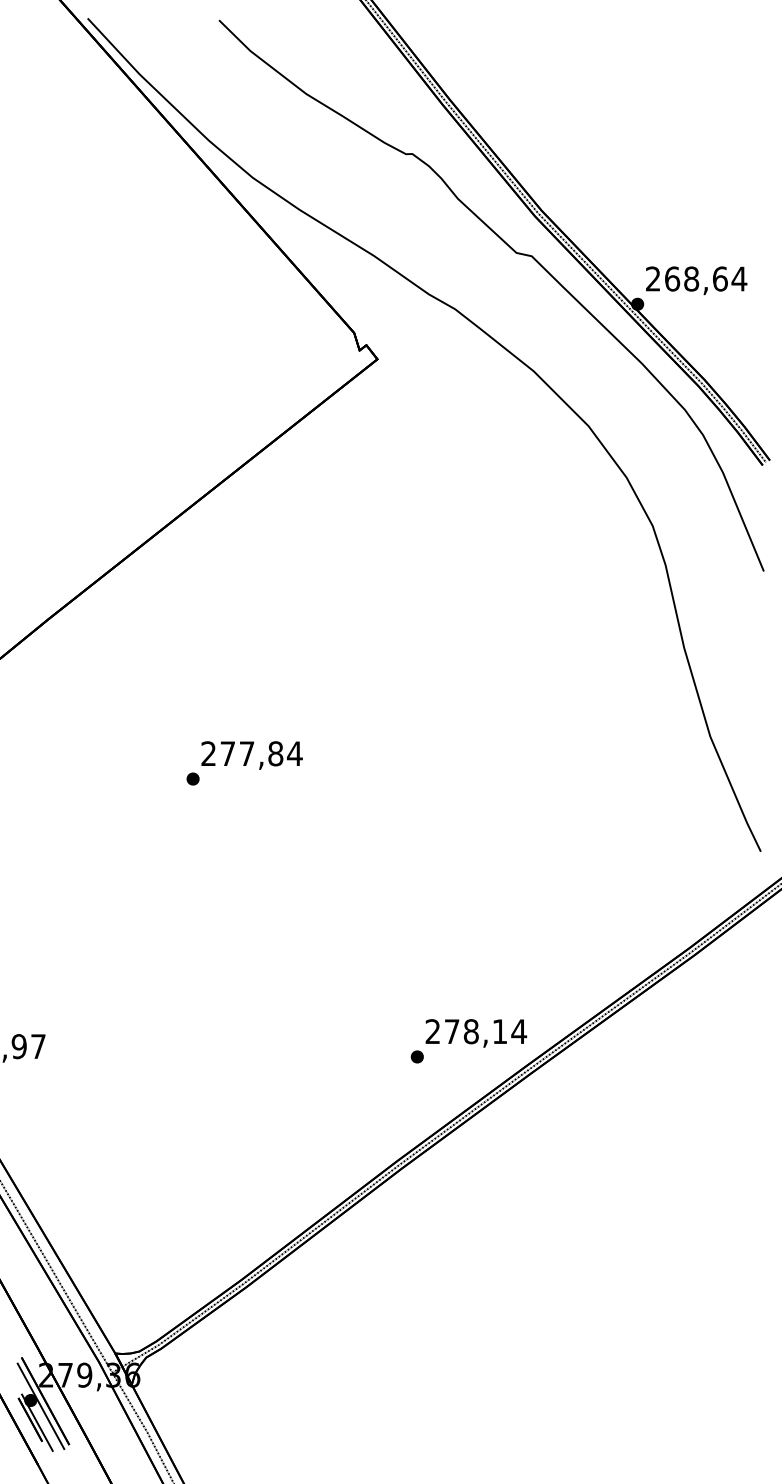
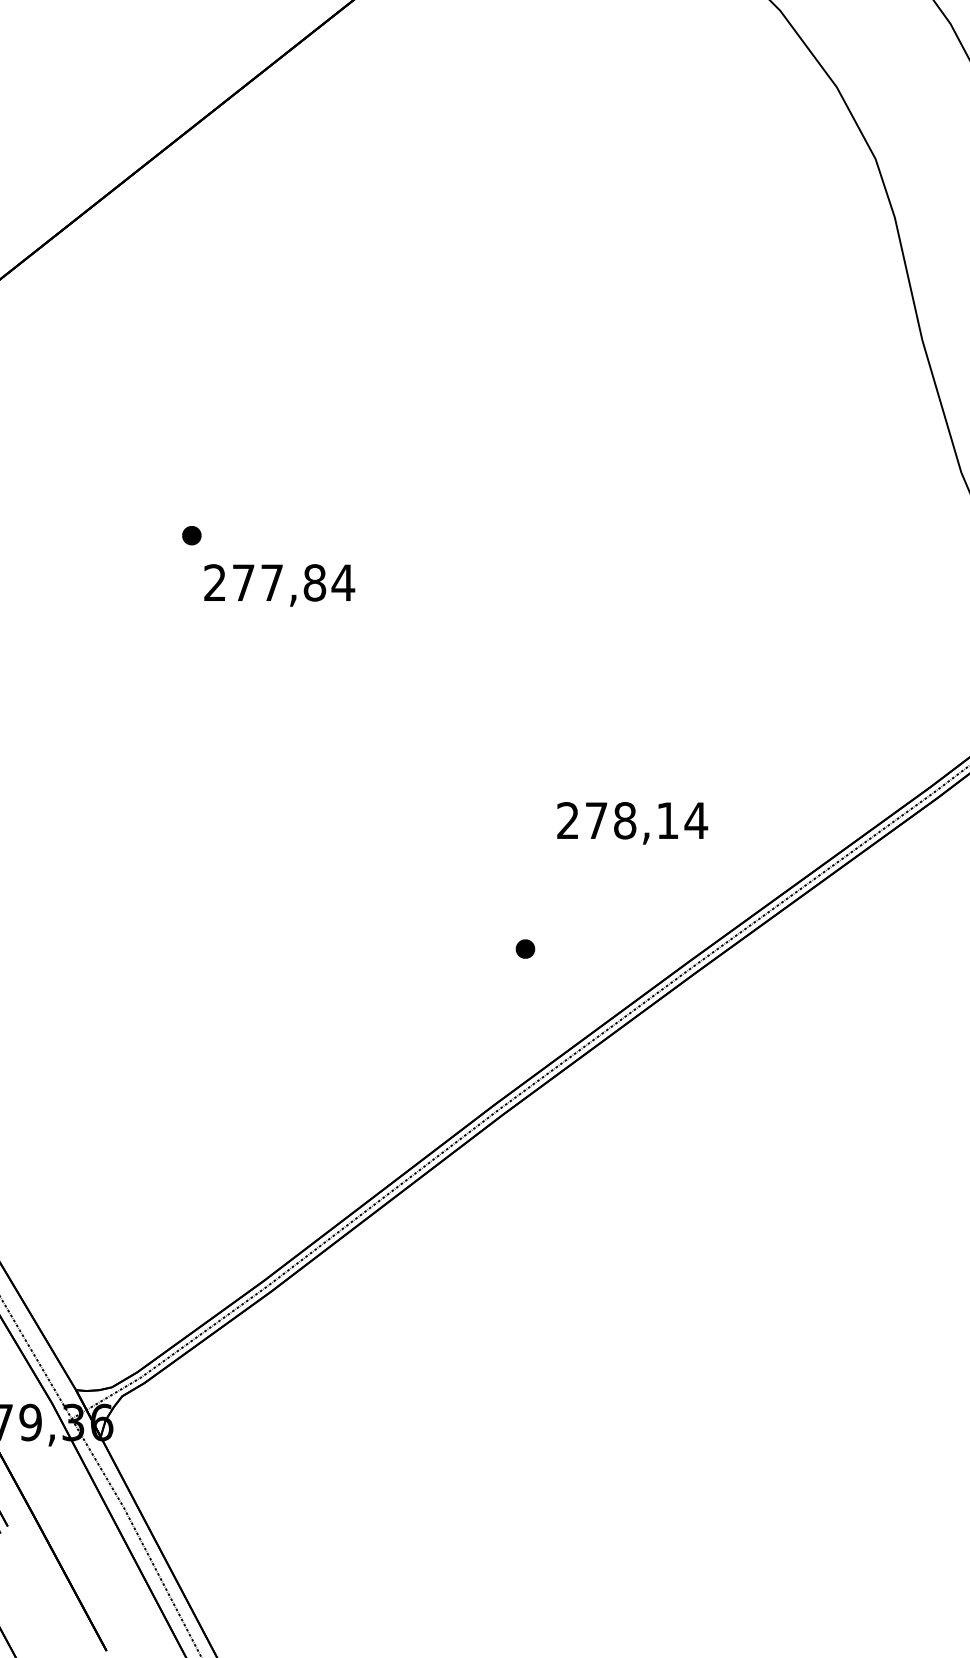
text: (251, 755) -> (278, 585), moved
text: (476, 1033) -> (632, 823), moved

